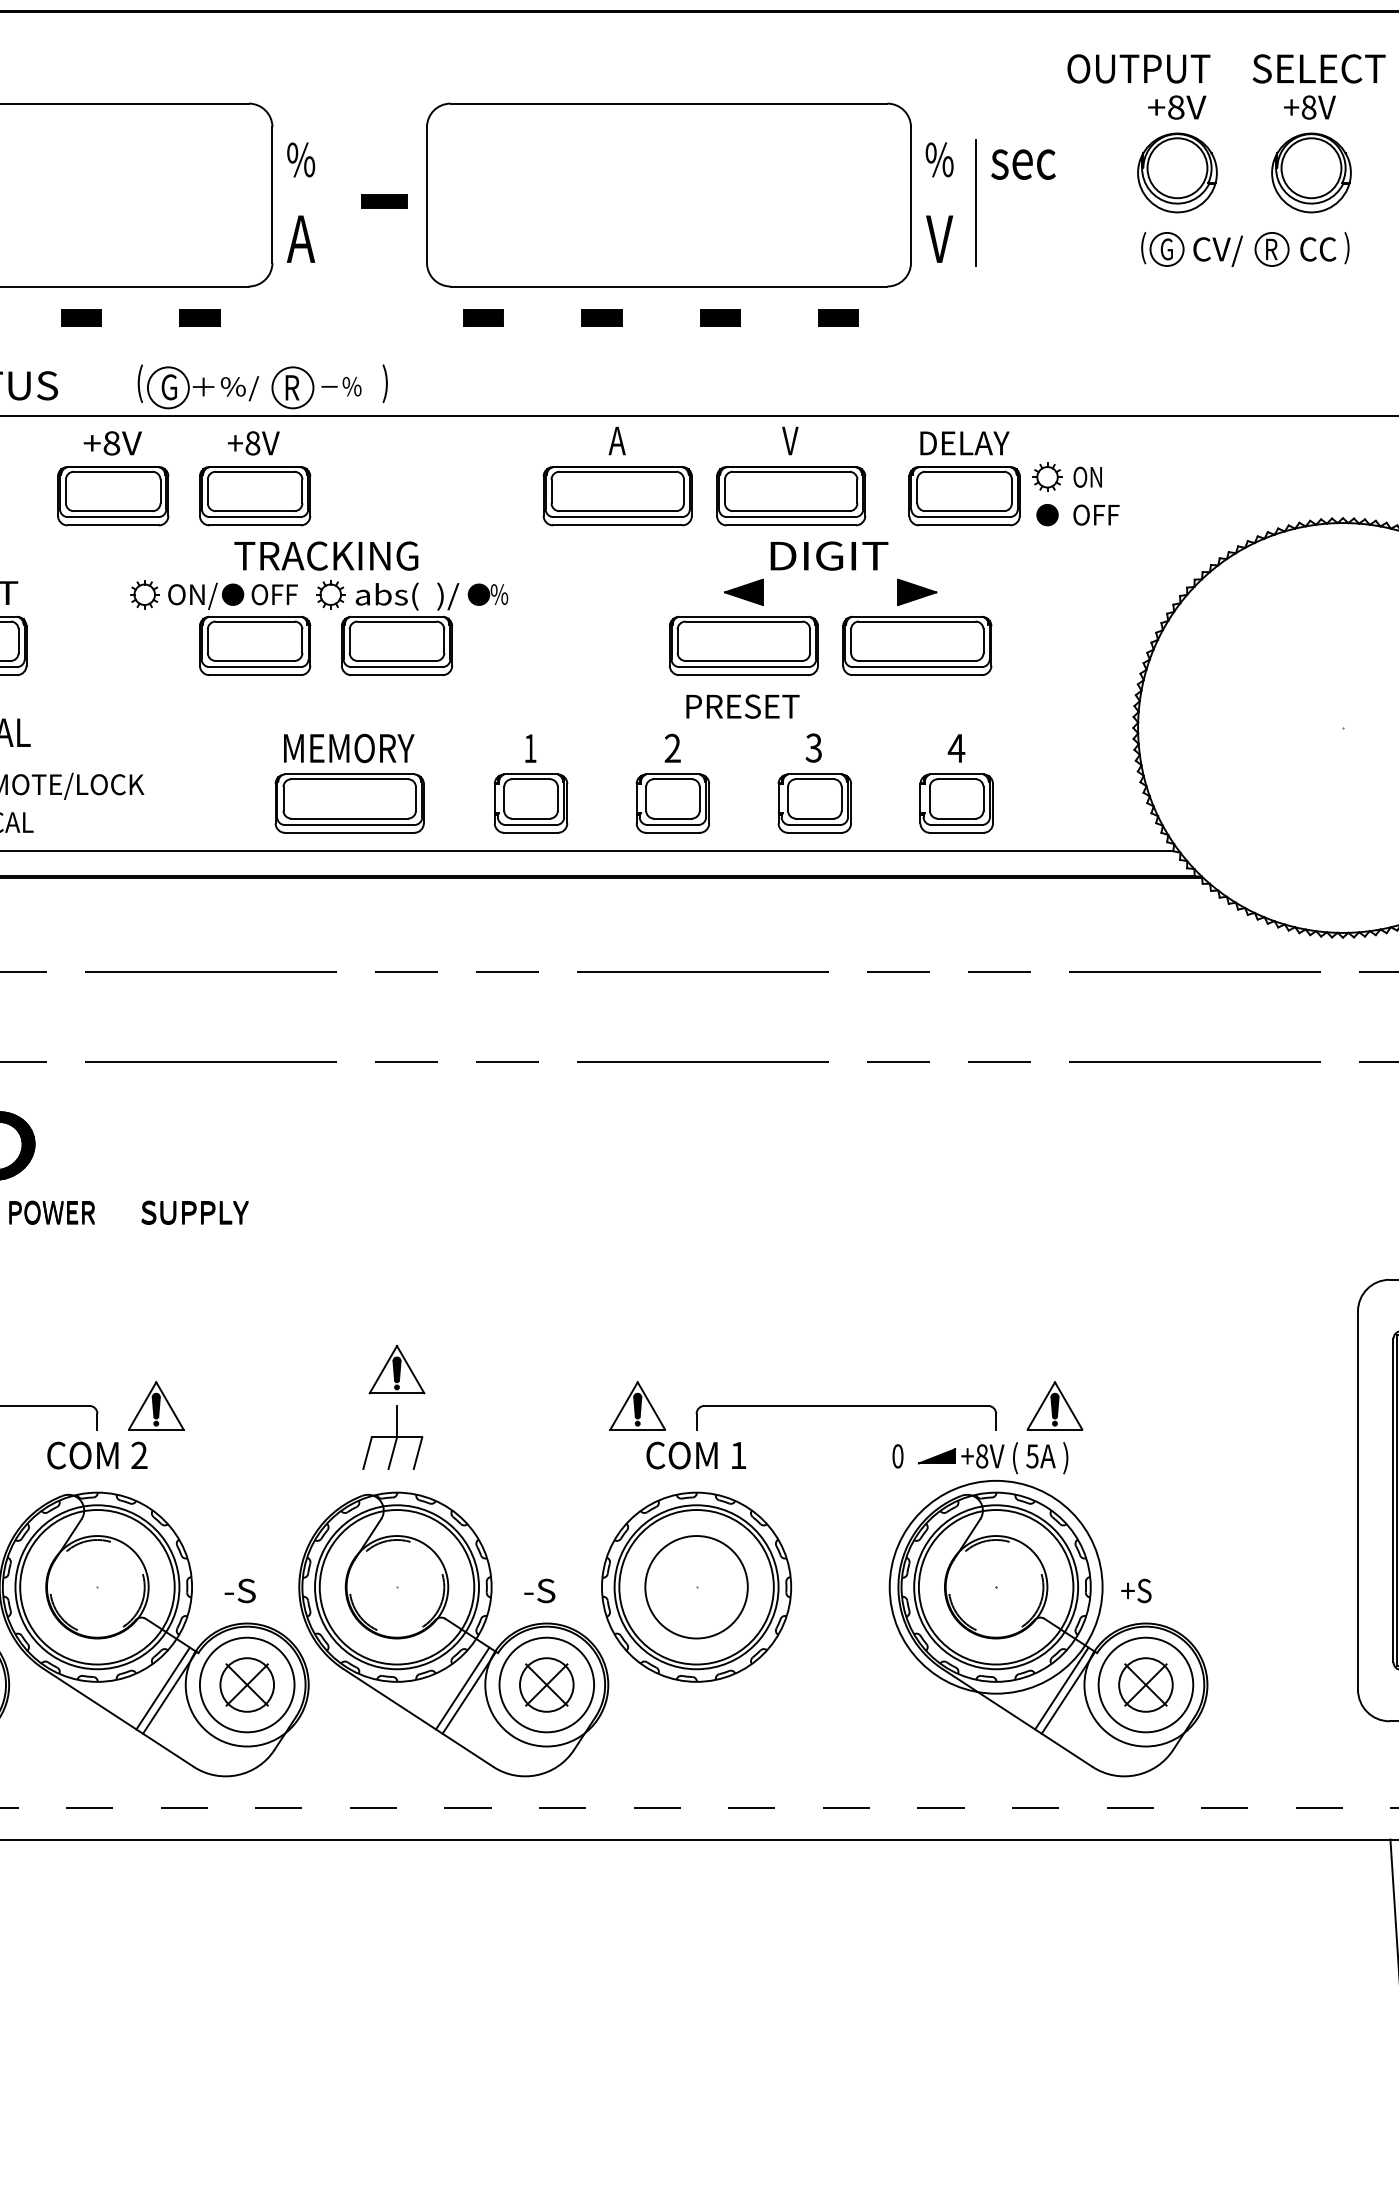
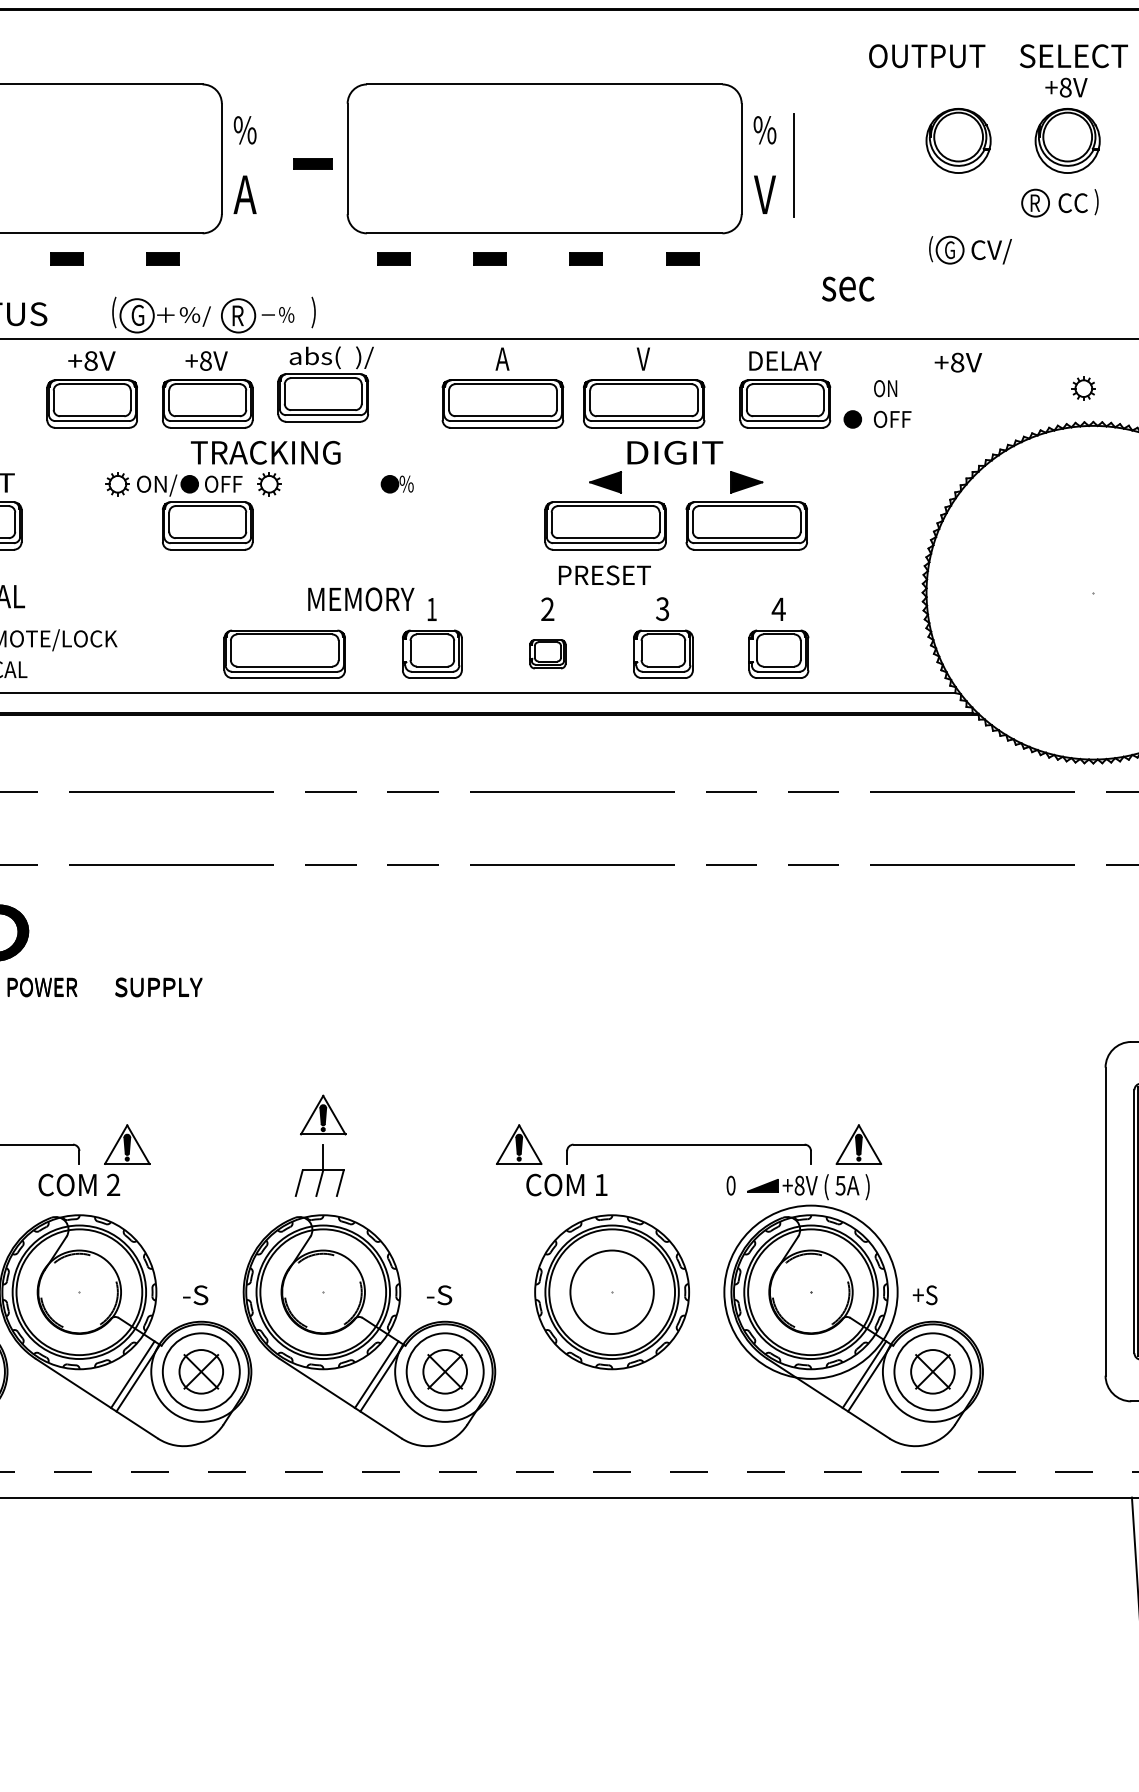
text: (1177, 107) -> (958, 362), moved
text: (1023, 163) -> (848, 288), moved
part: (1192, 248) -> (970, 249), moved
part: (1047, 477) -> (1083, 388), moved
part: (399, 629) -> (325, 384), moved
text: (349, 748) -> (361, 599), moved
part: (672, 802) -> (547, 653), size x0.6
part: (695, 1587) -> (611, 1292), moved

